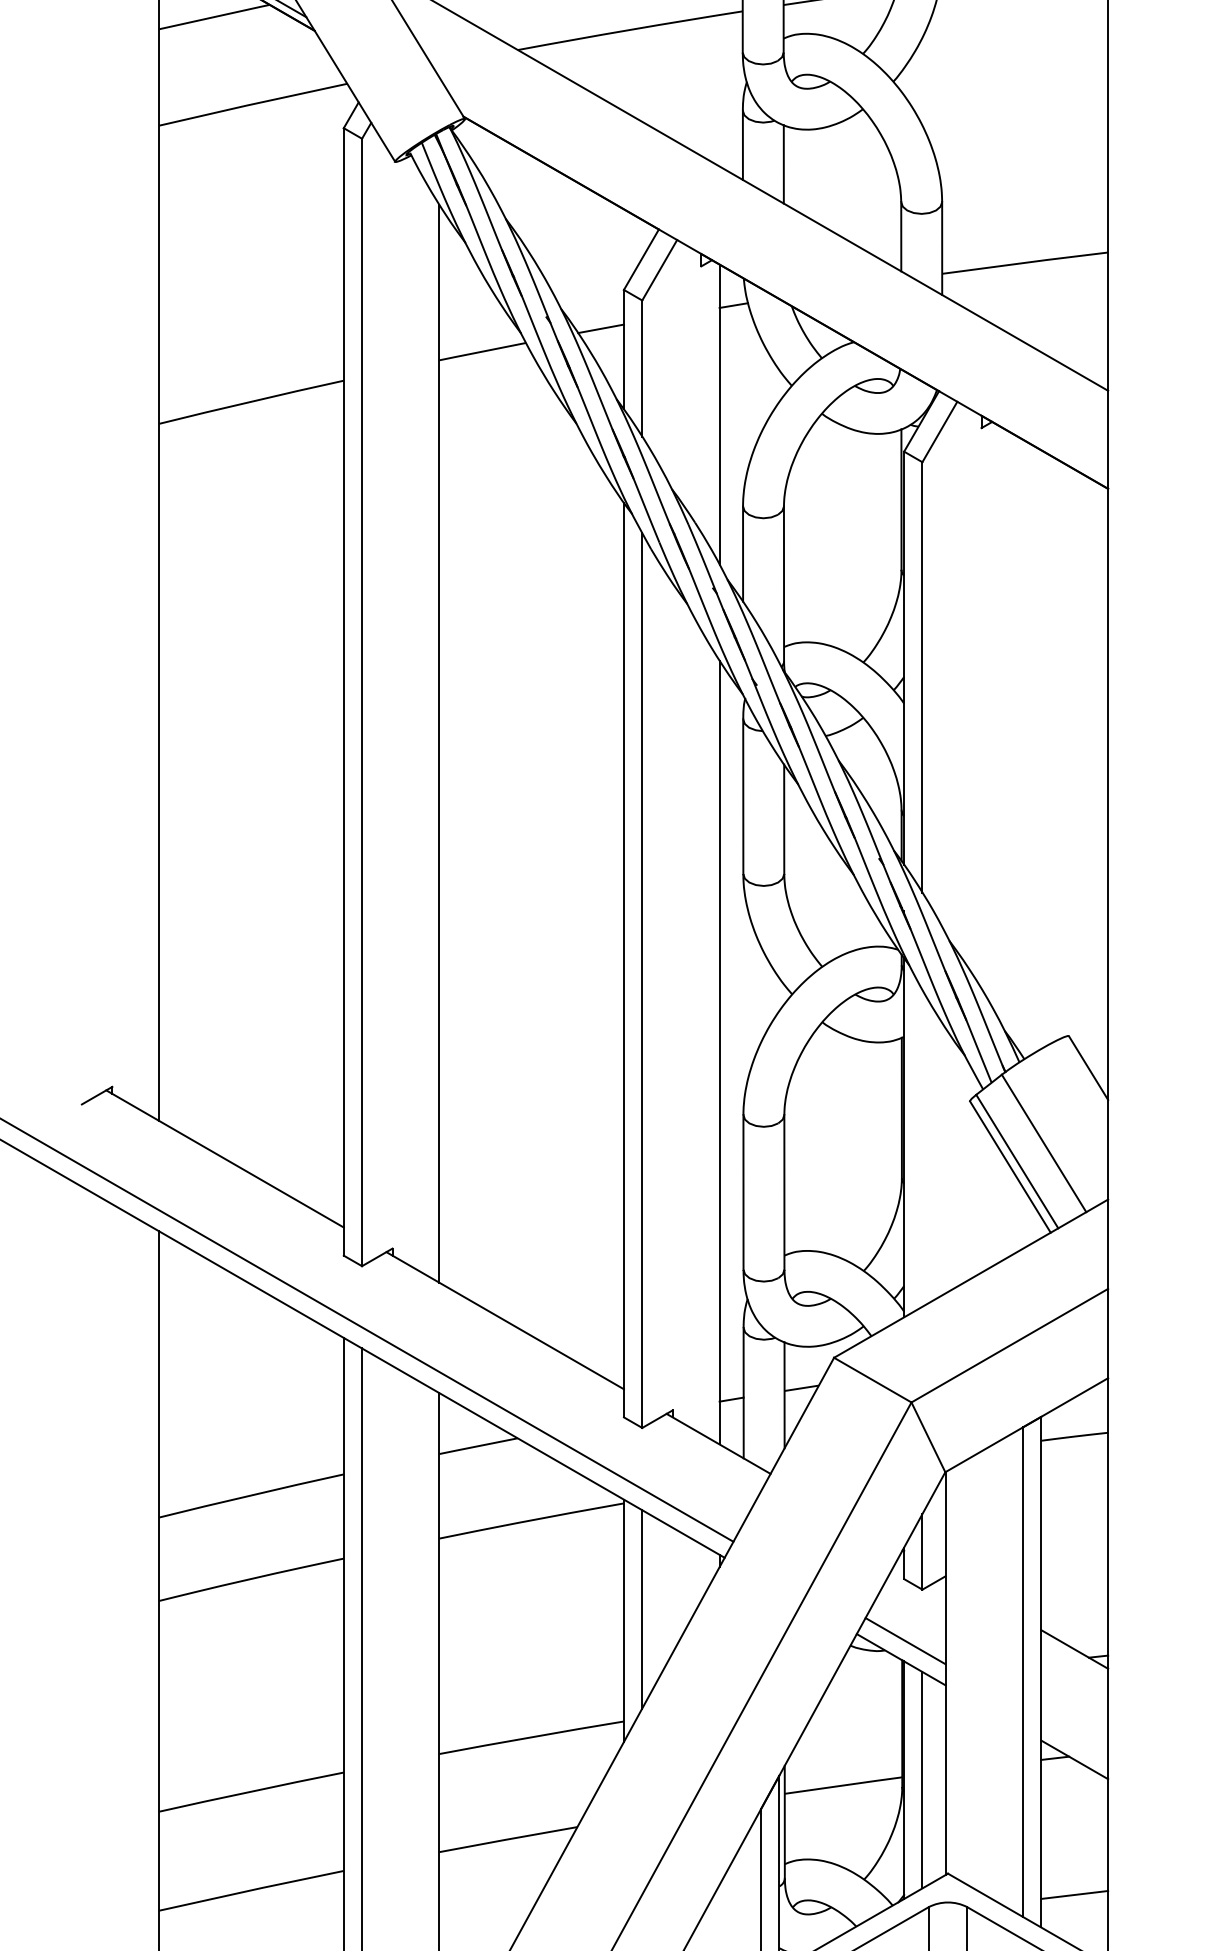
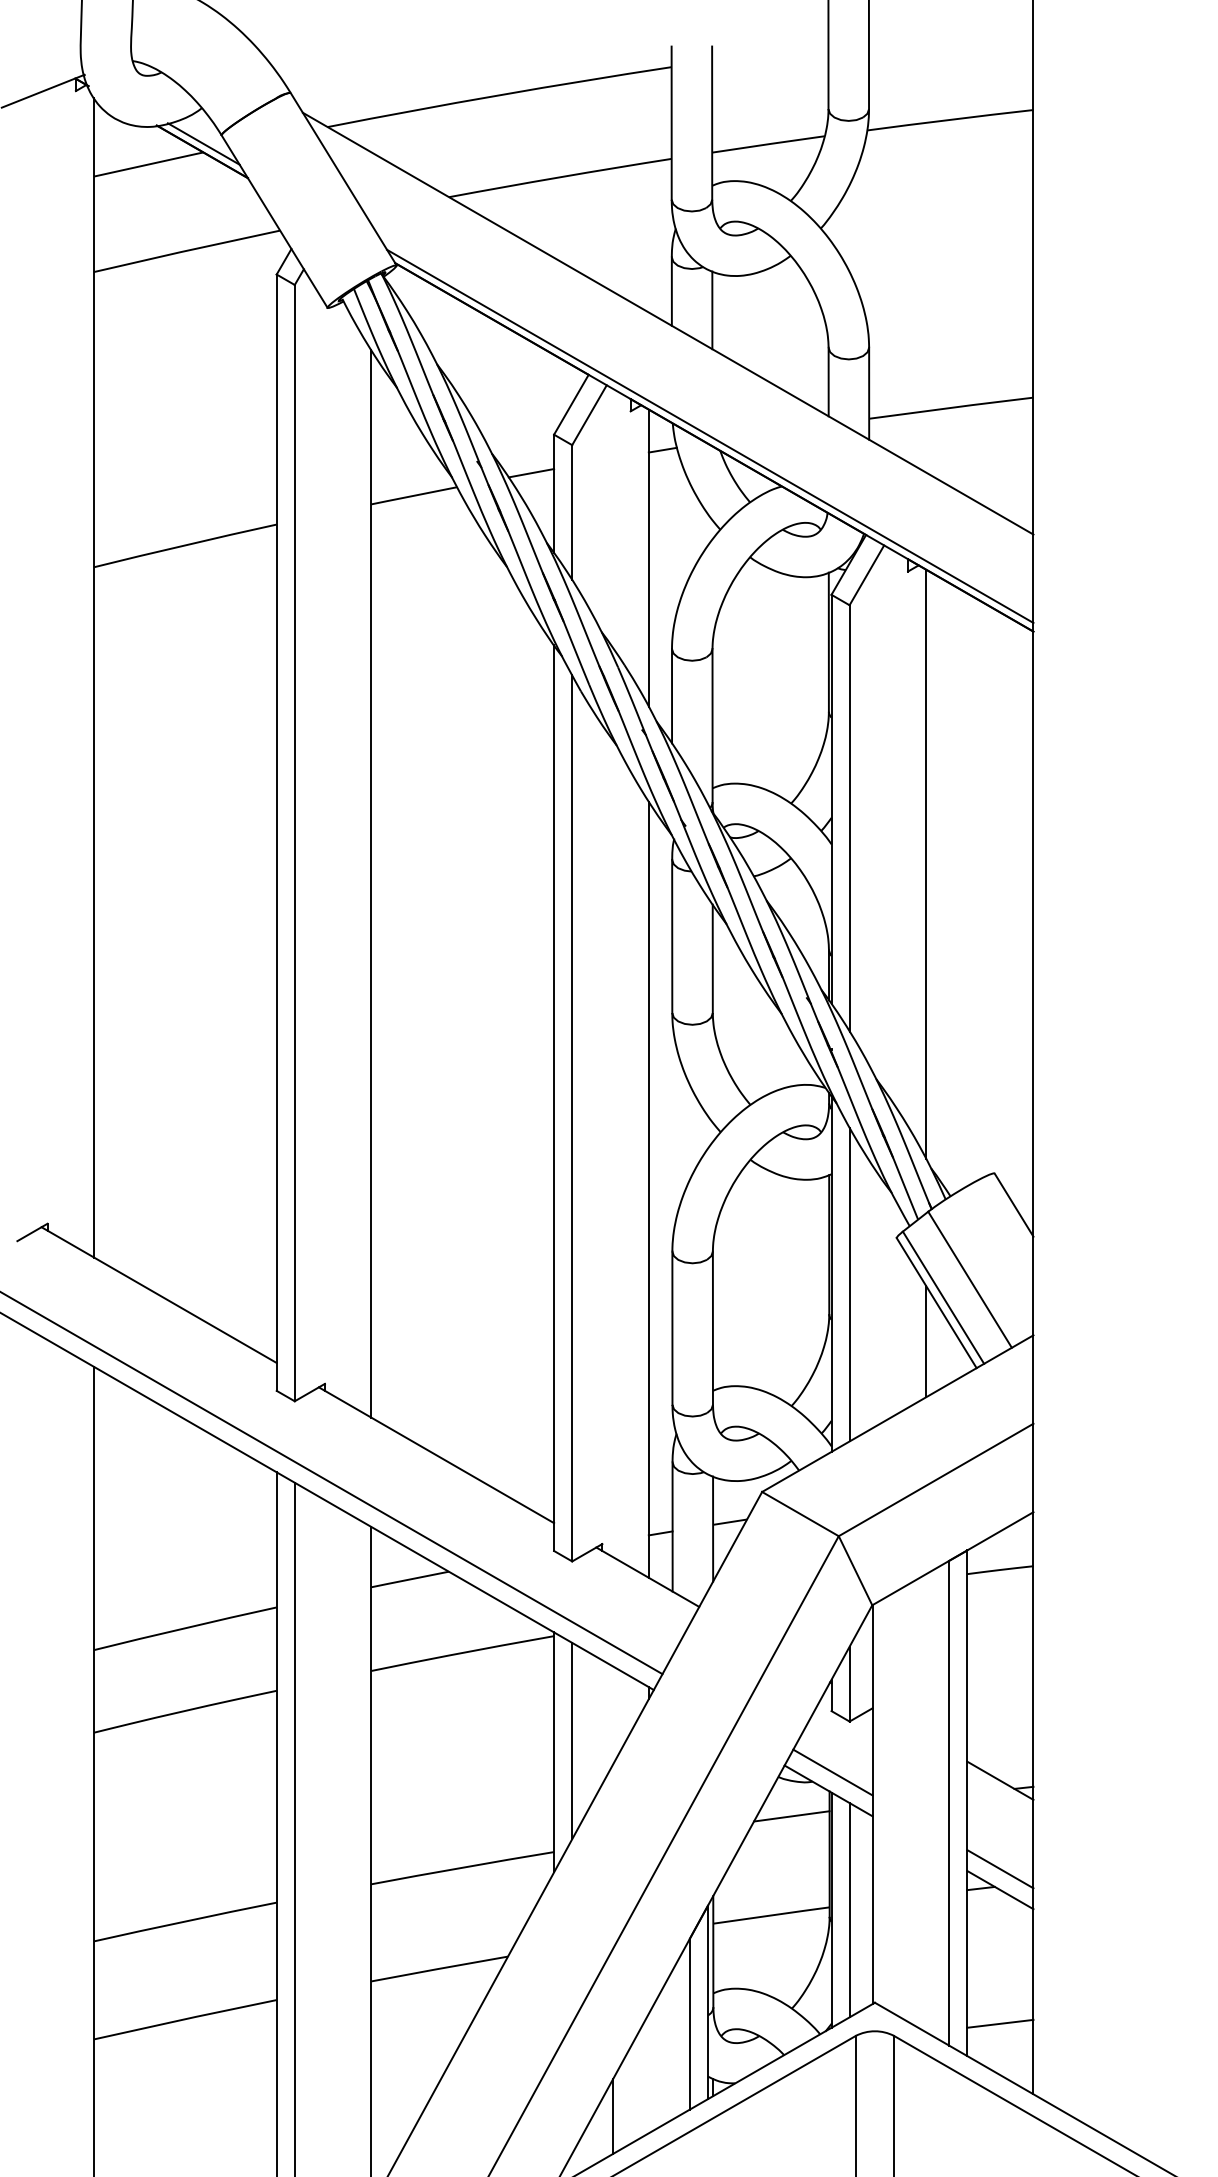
line: (781, 290) -> (710, 435), added
line: (1000, 723) -> (926, 863), added
line: (922, 1148) -> (849, 1284), added
line: (1000, 1205) -> (926, 1341), added
line: (863, 1685) -> (791, 1816), added
line: (1074, 1739) -> (1000, 1869), added

